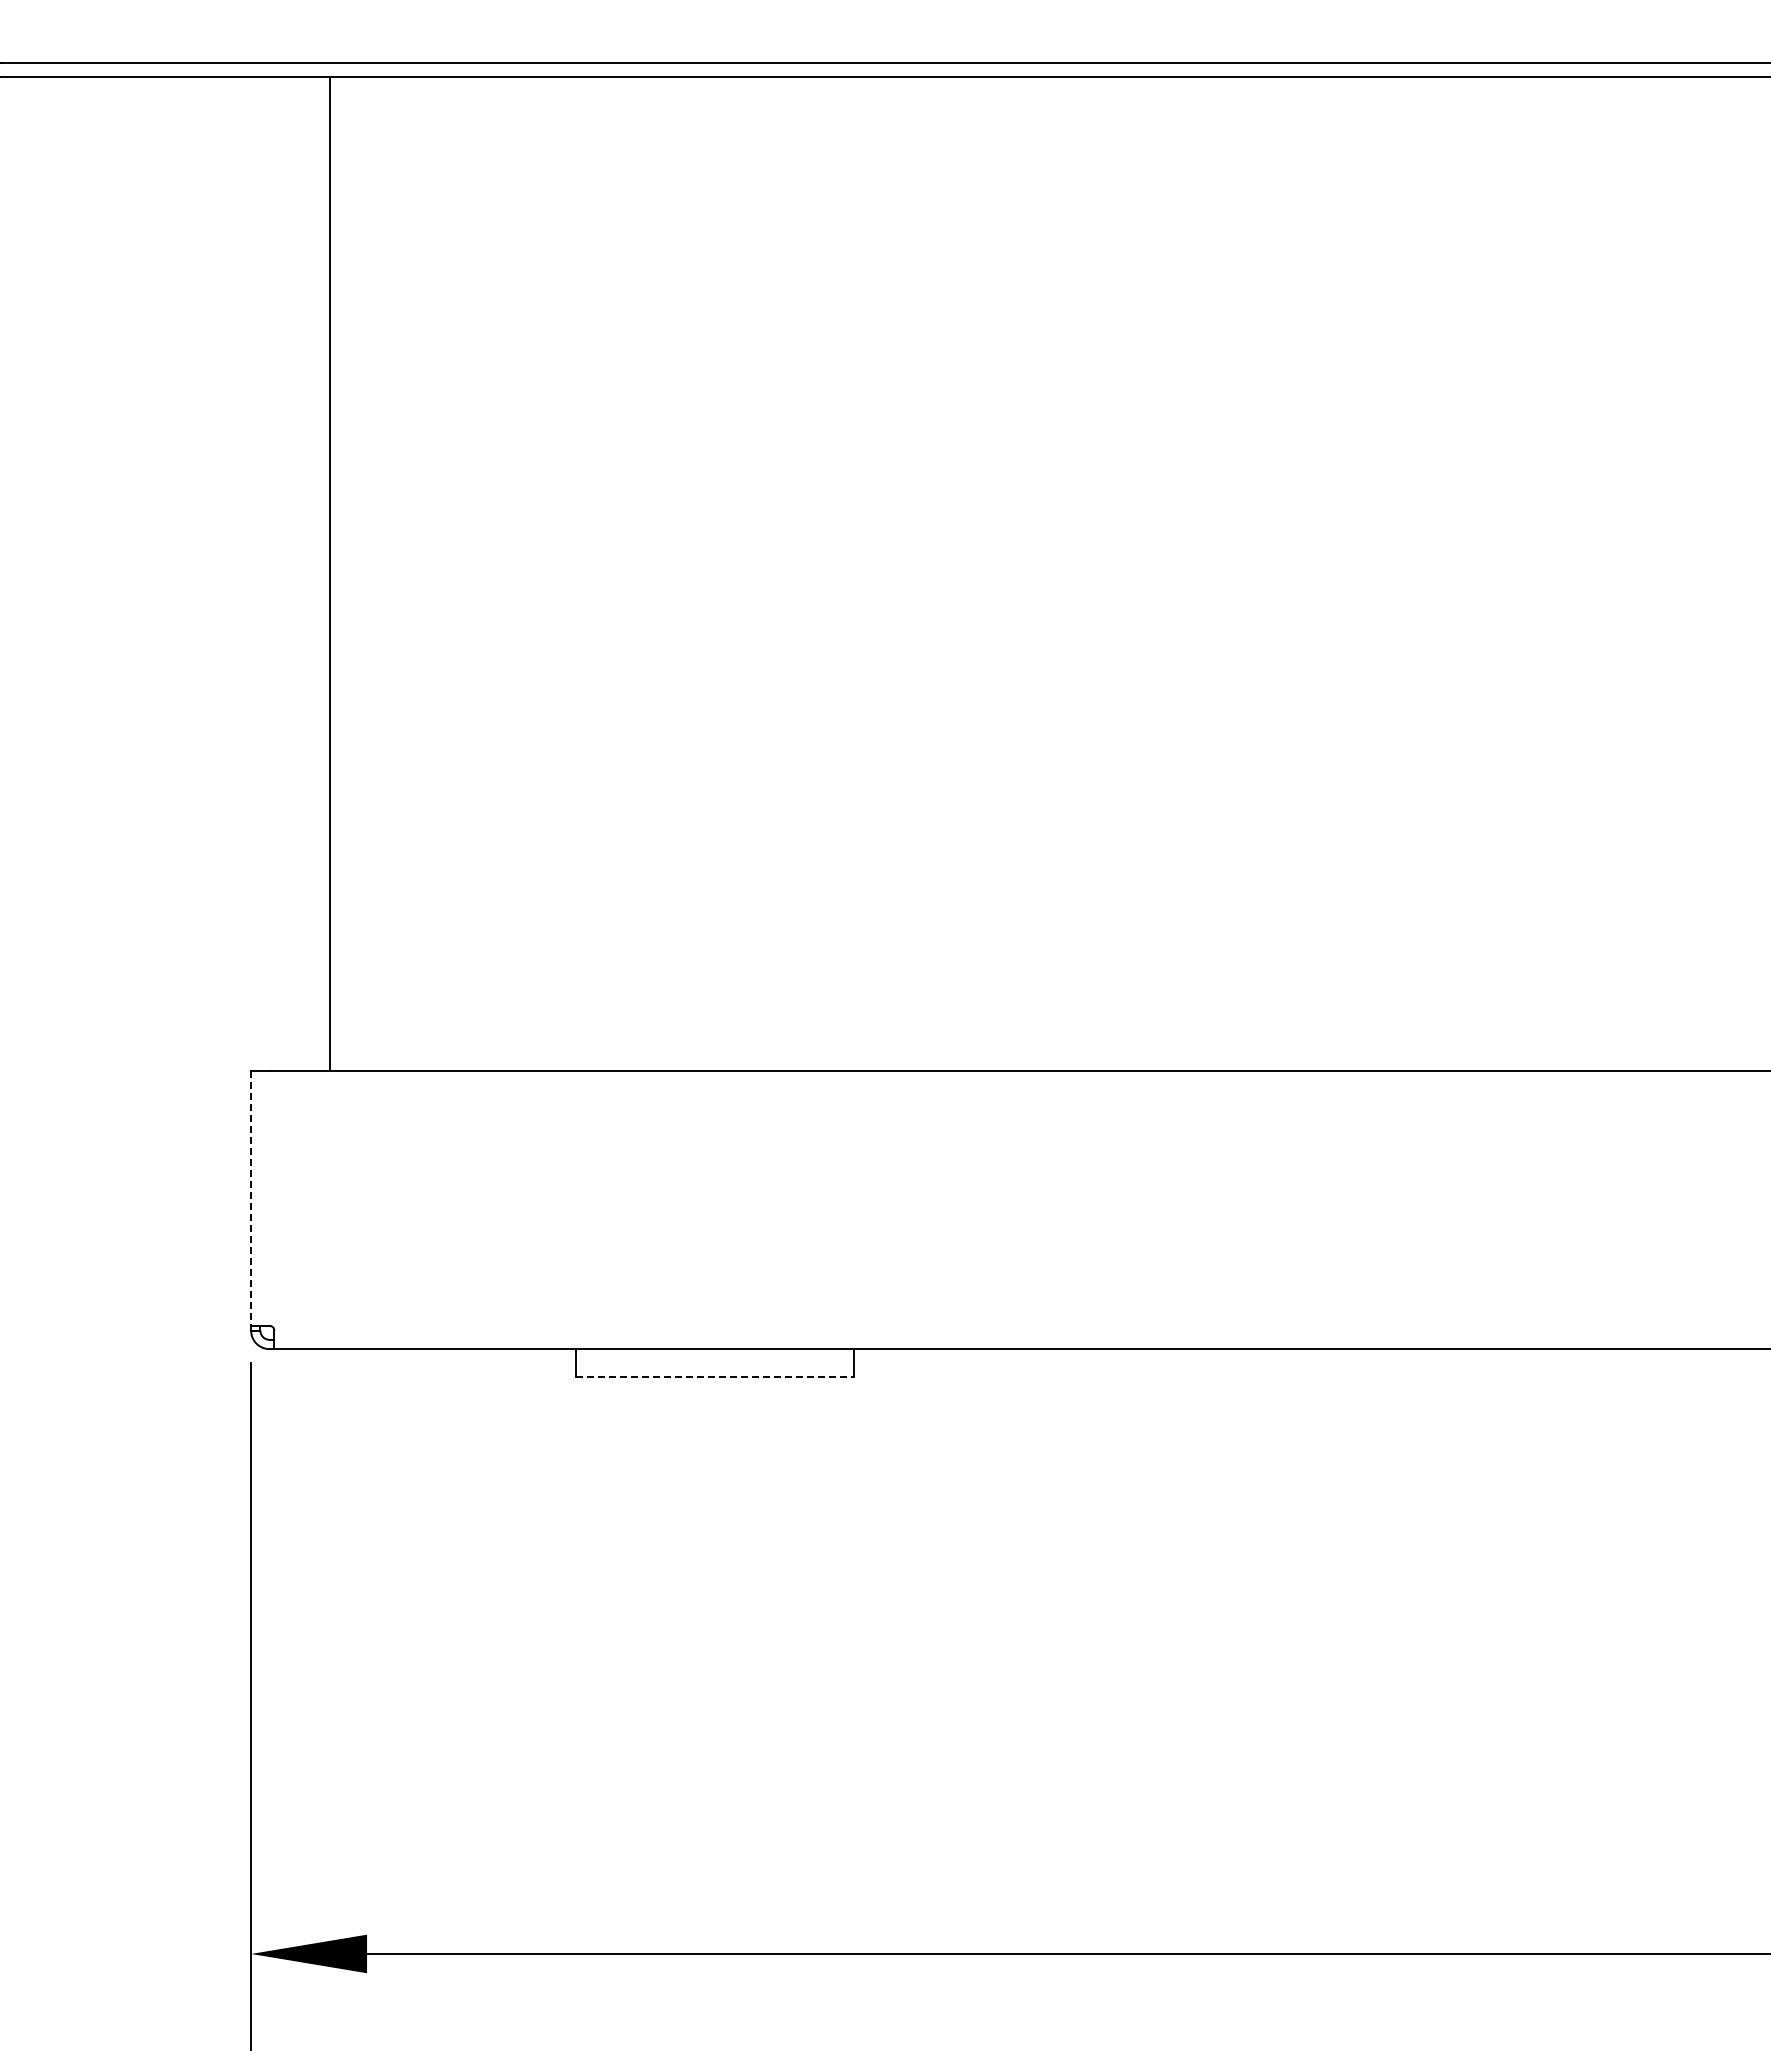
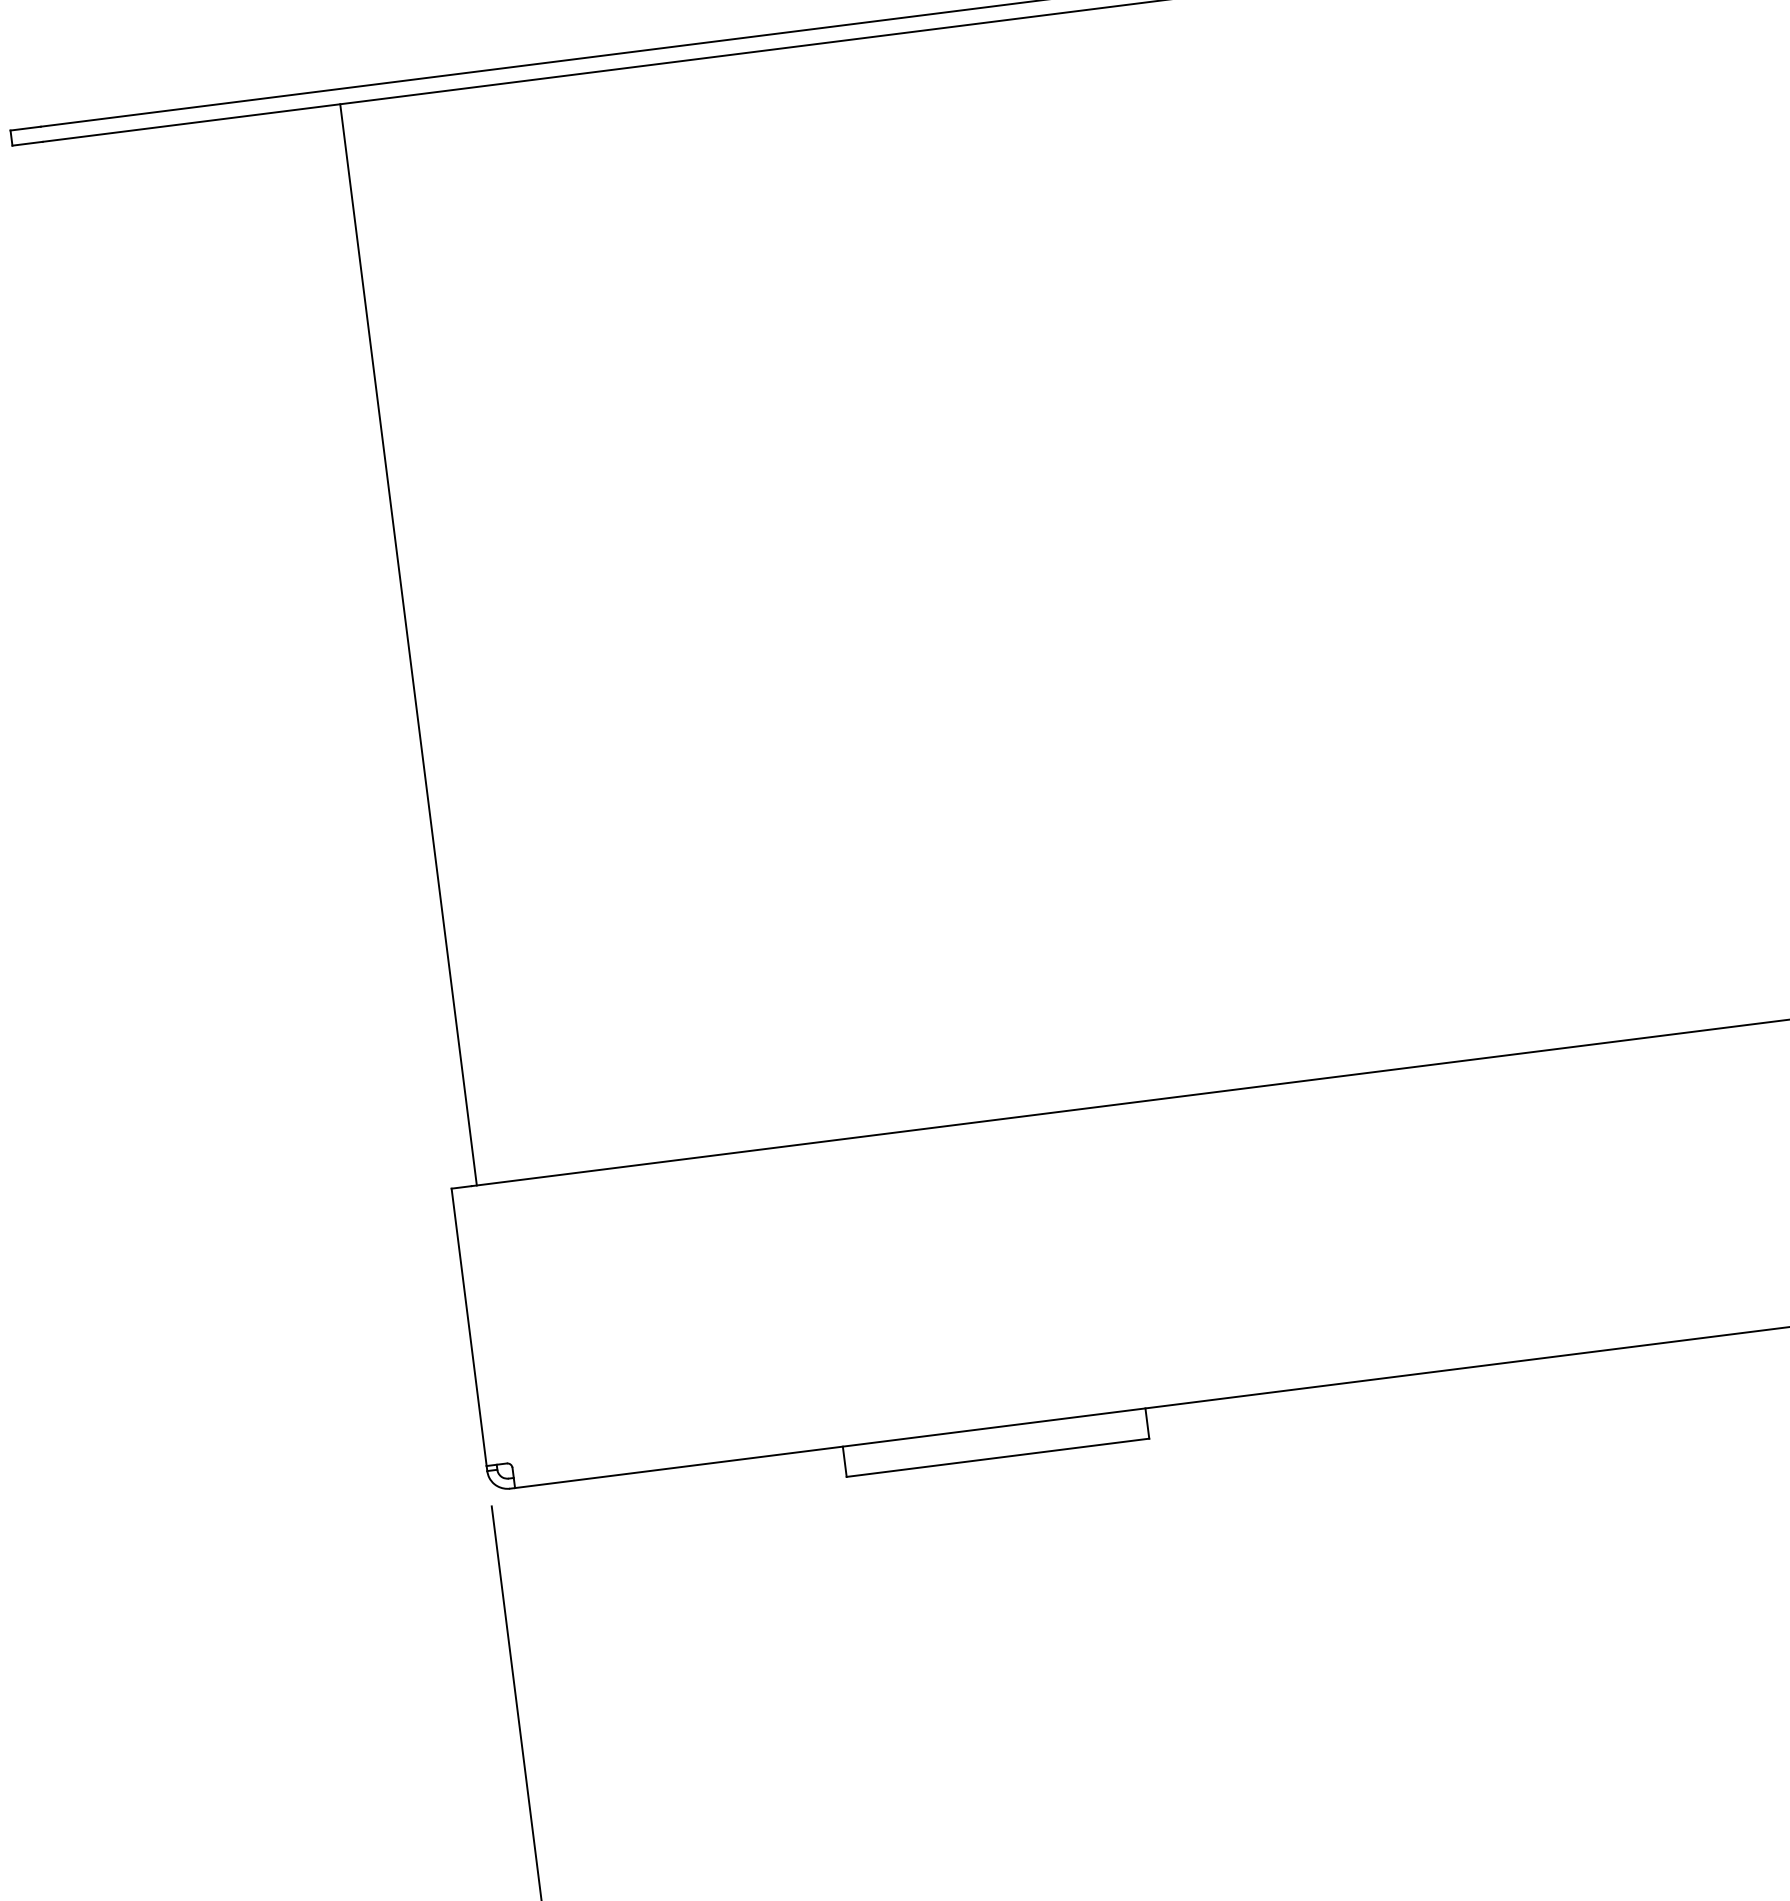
line: (330, 574) -> (408, 645), moved
line: (251, 1199) -> (469, 1328), dashed -> solid
line: (715, 1376) -> (998, 1457), dashed -> solid

